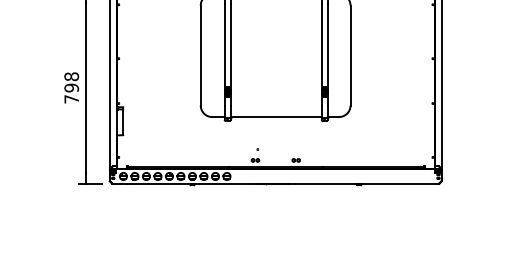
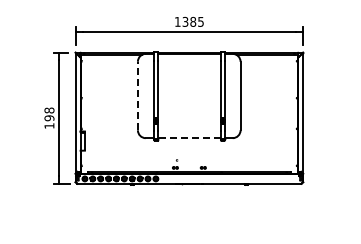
line: (200, 54) -> (137, 95), solid -> dashed
text: (71, 98) -> (49, 125), 798 -> 198
line: (275, 117) -> (189, 138), solid -> dashed

